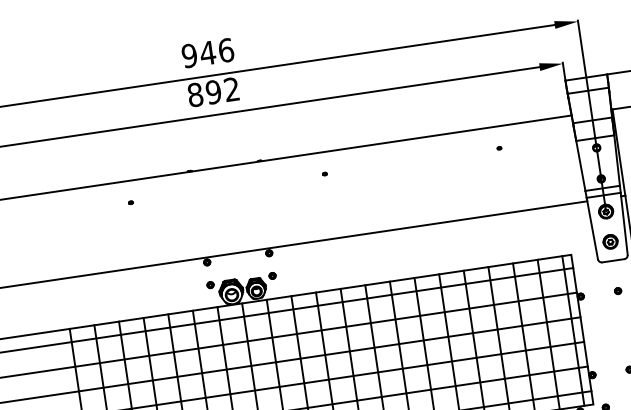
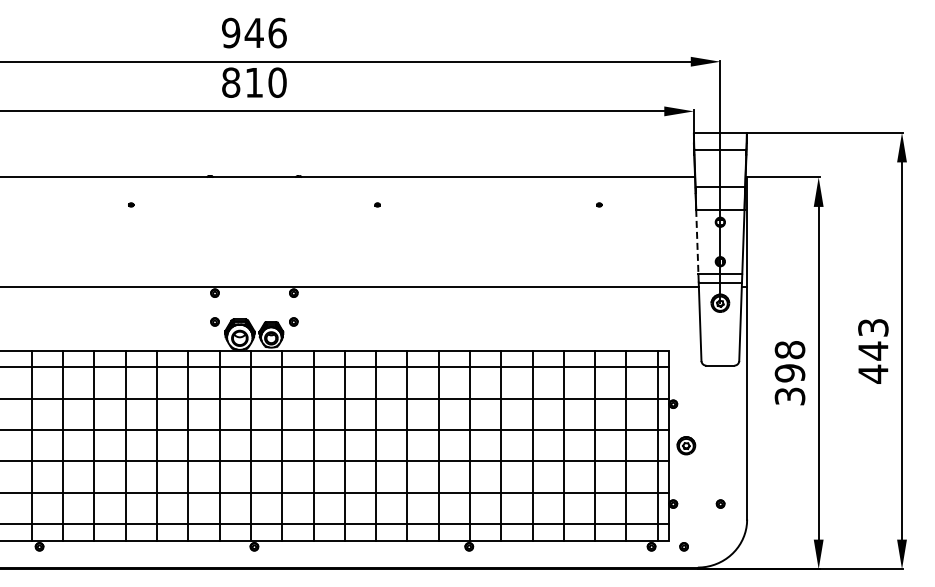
text: (222, 90) -> (265, 82), 892 -> 810
line: (580, 165) -> (697, 241), solid -> dashed
part: (610, 241) -> (686, 445), moved
part: (617, 290) -> (720, 403), removed

